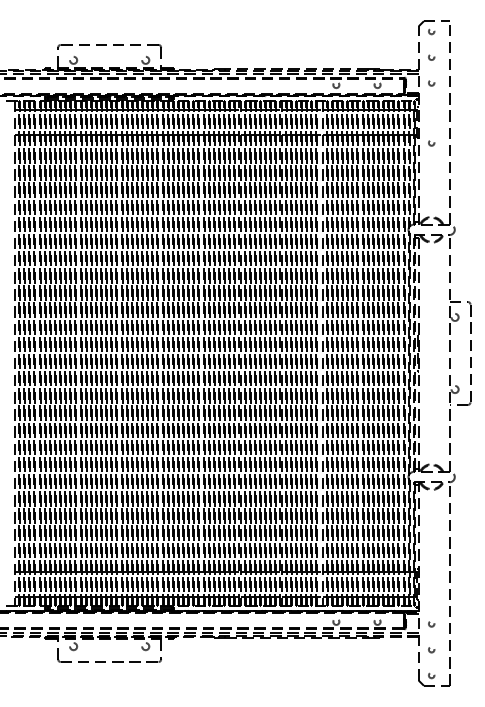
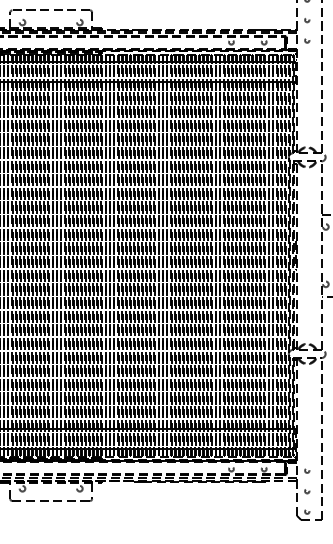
circle: (431, 143) -> (307, 88), removed
line: (321, 352) -> (219, 254), added

